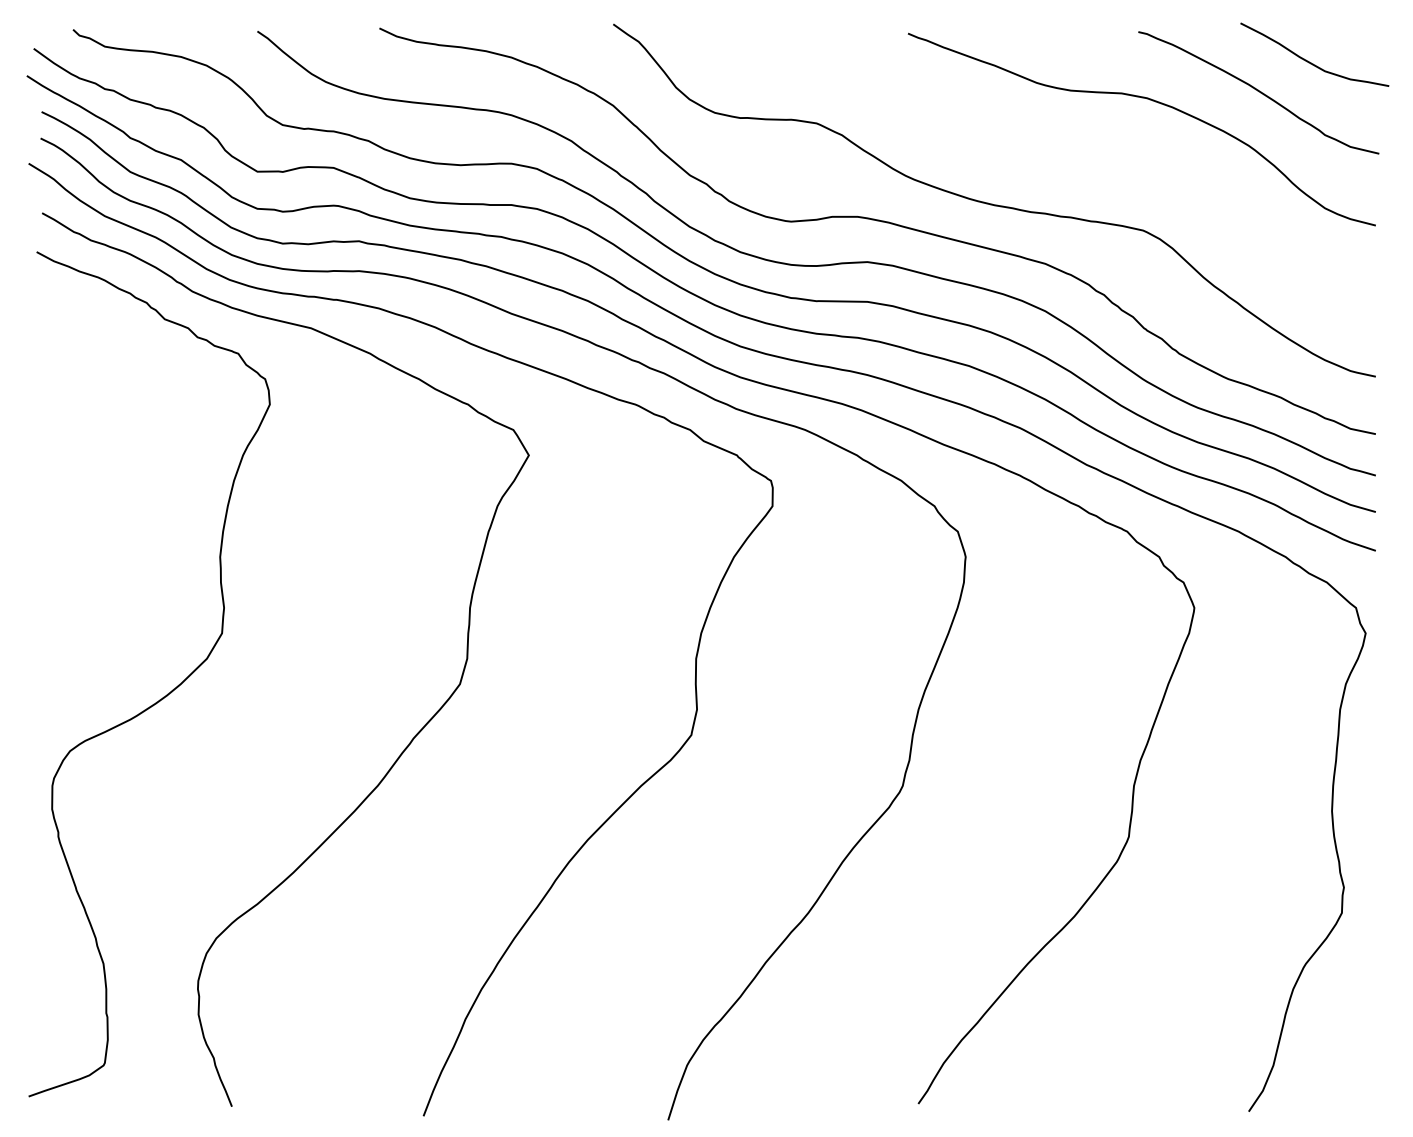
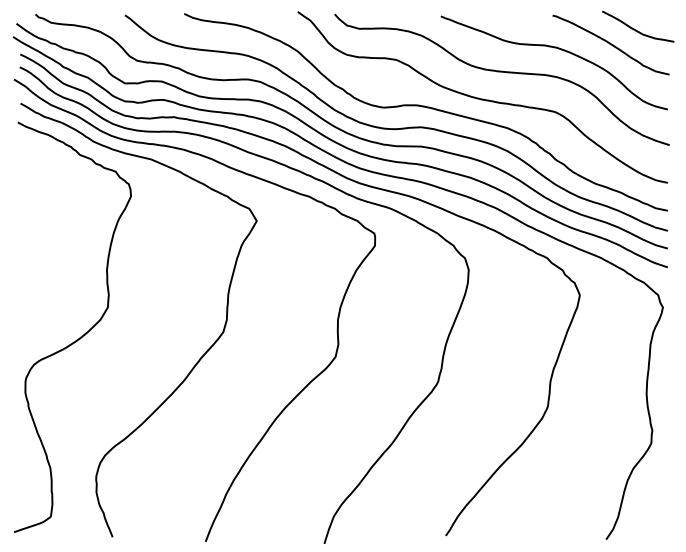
curve: (1033, 149) -> (501, 72), added

